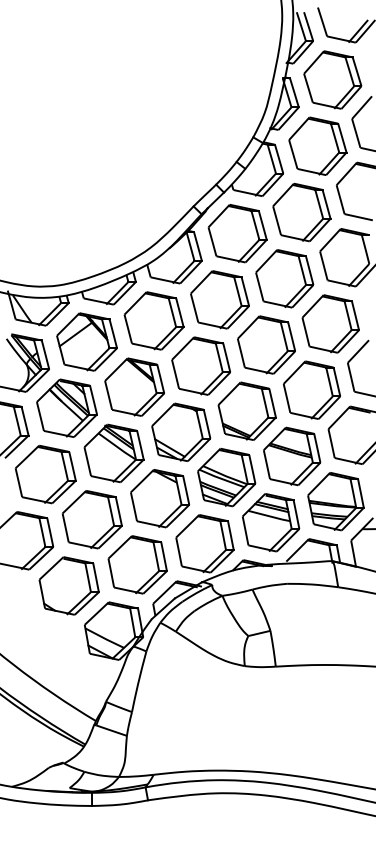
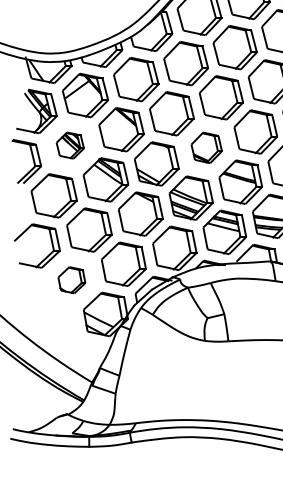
part: (66, 407) -> (69, 145), size x0.6
part: (246, 410) -> (206, 147), size x0.7
part: (68, 585) -> (71, 279), size x0.6

